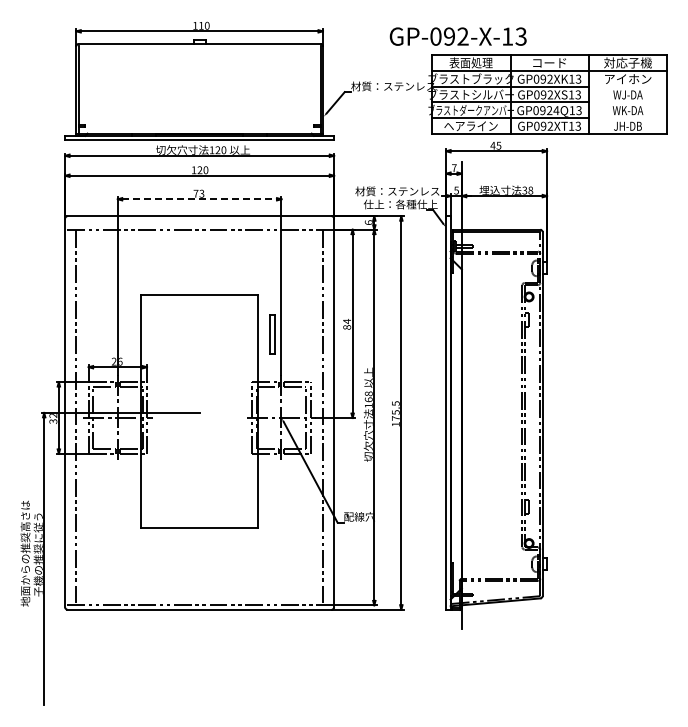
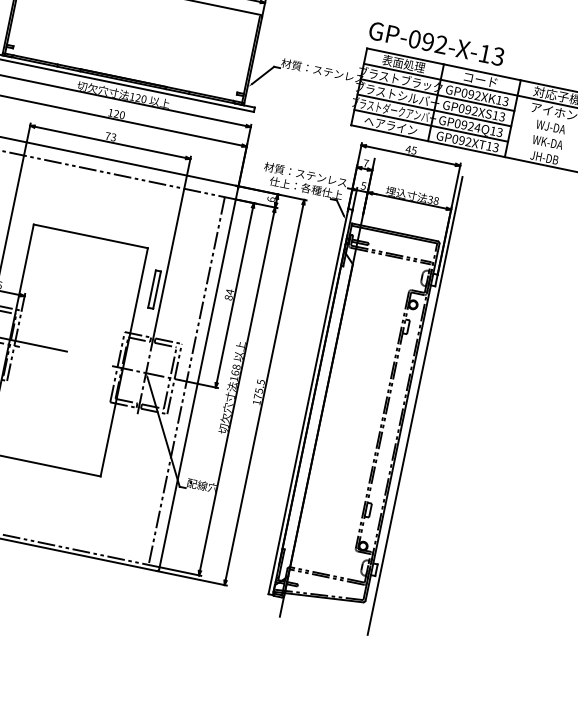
text: (457, 36) -> (435, 43), moved
line: (200, 199) -> (111, 142), dashed -> solid
line: (551, 395) -> (415, 405), added

